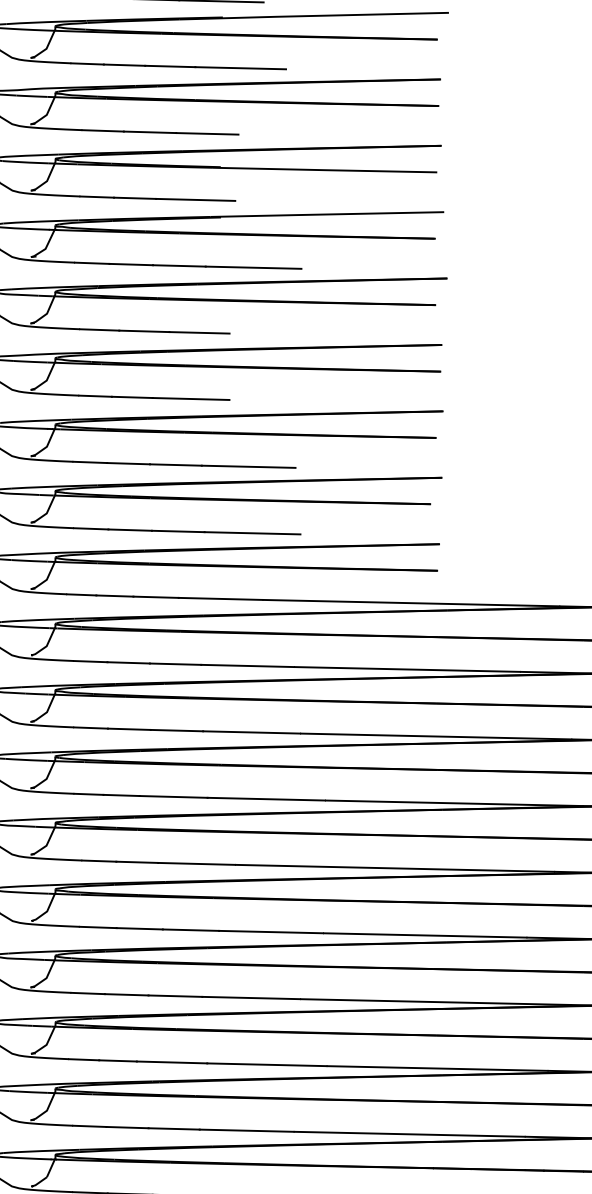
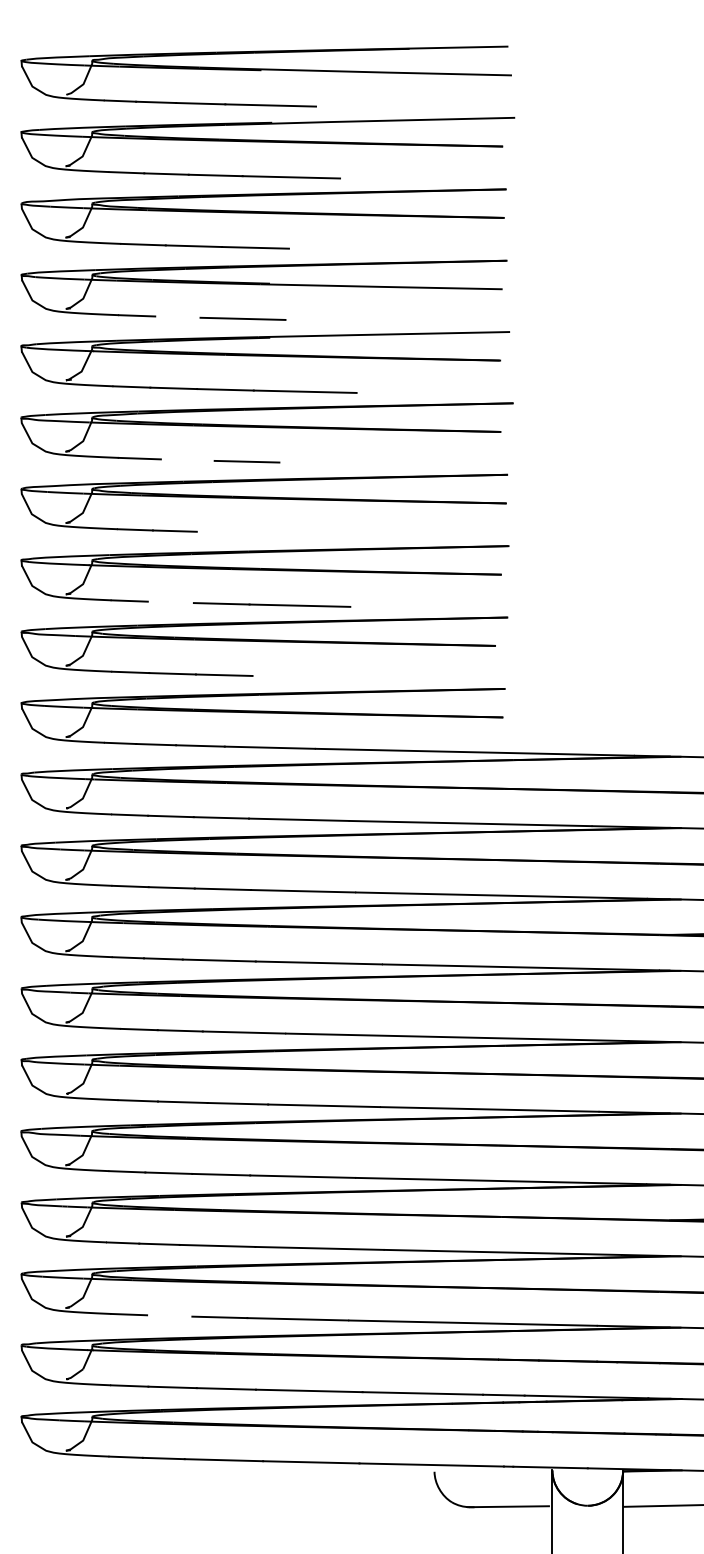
line: (134, 197) -> (177, 316), removed
line: (144, 330) -> (187, 459), removed
line: (190, 398) -> (237, 532), removed
line: (128, 463) -> (170, 602), removed
line: (251, 532) -> (303, 676), removed
line: (127, 1127) -> (169, 1315), removed

